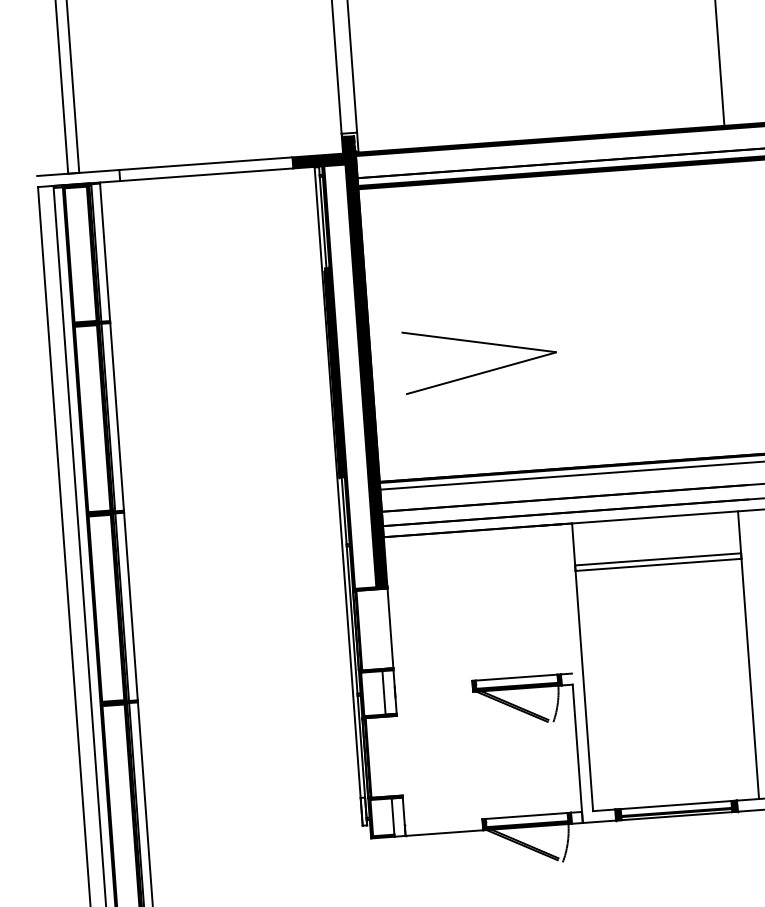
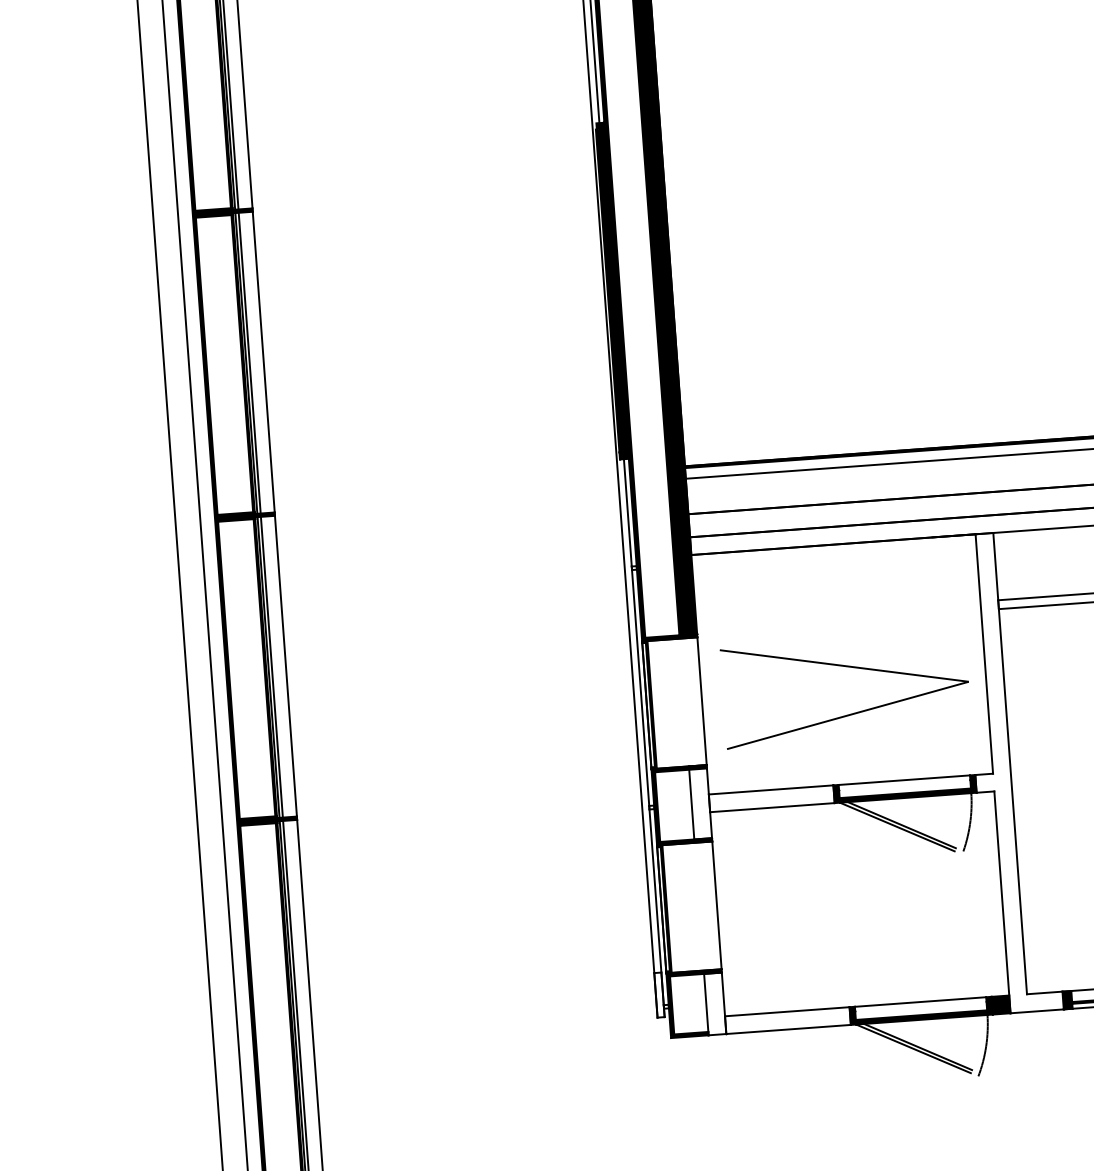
part: (479, 372) -> (844, 714), moved
line: (566, 598) -> (984, 653), added
line: (433, 683) -> (771, 789), added
line: (434, 694) -> (772, 807), added
line: (399, 755) -> (716, 905), added
fill: (576, 817) -> (1000, 1004), added
line: (443, 821) -> (787, 1010), added

